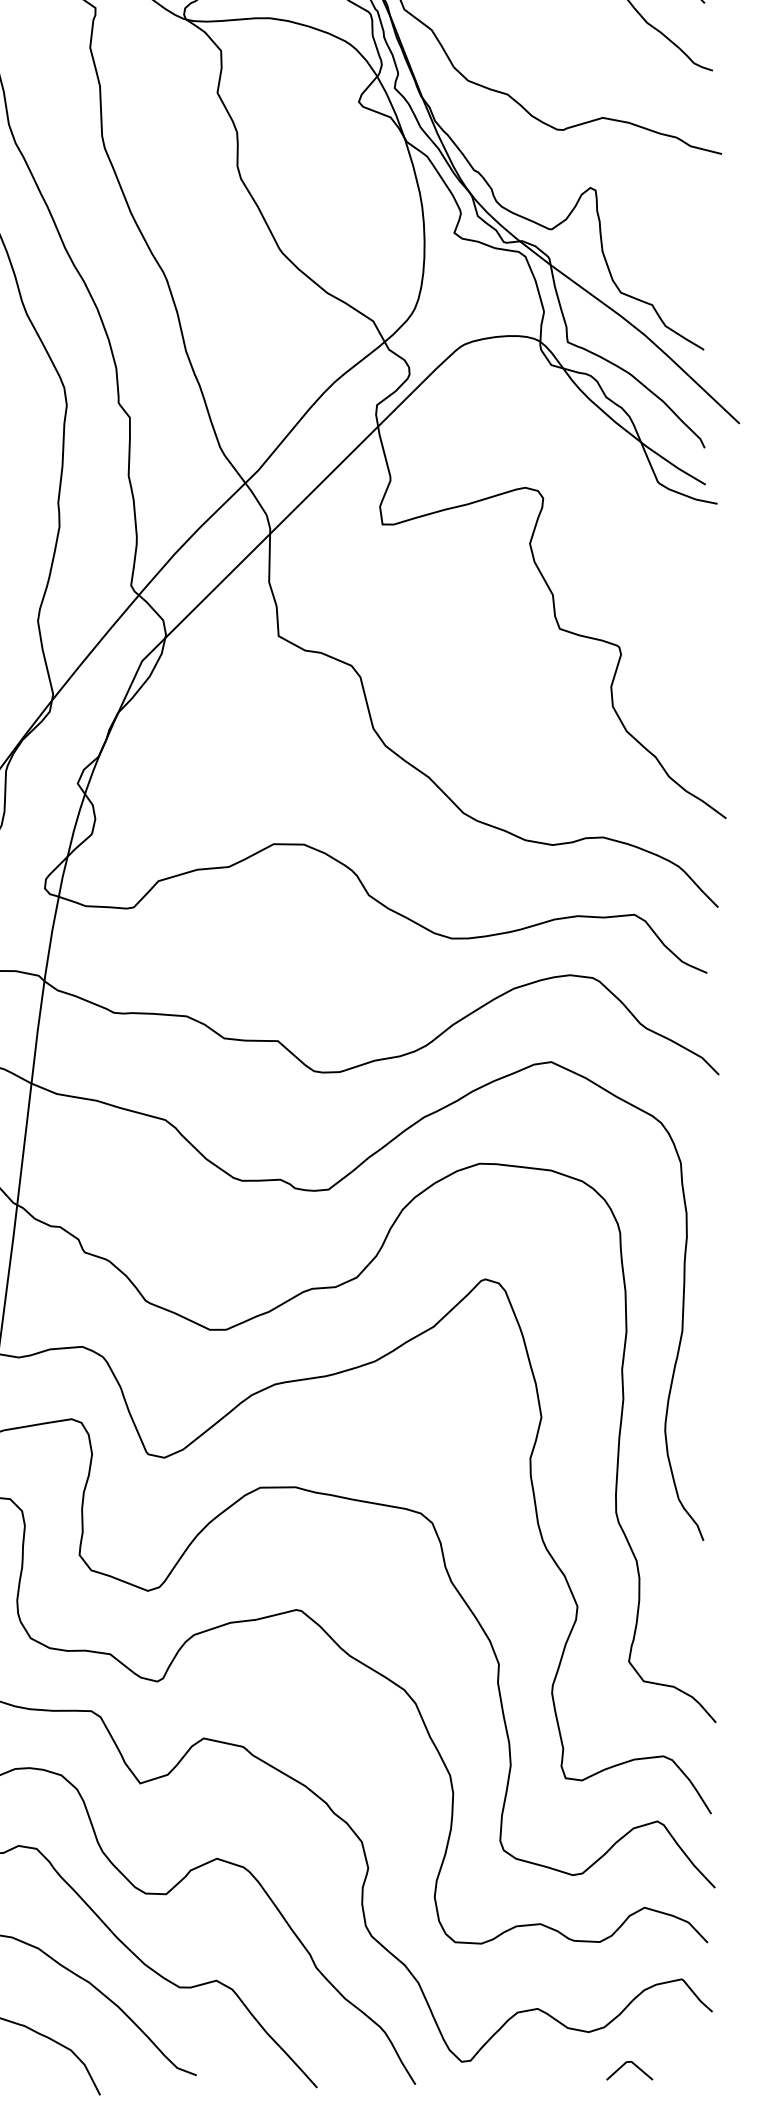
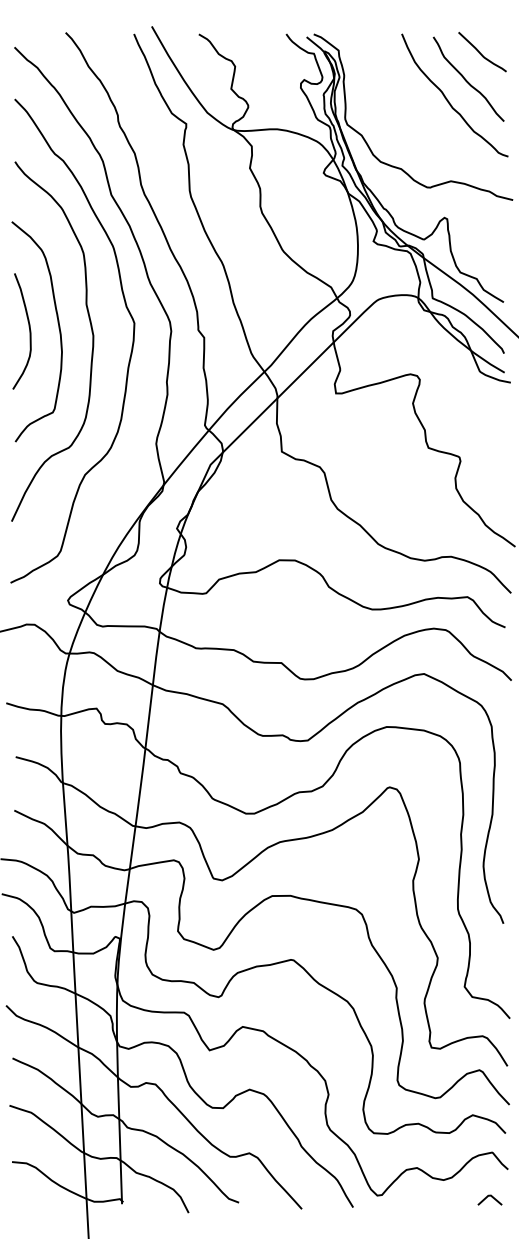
line: (624, 2065) -> (487, 1197), moved

